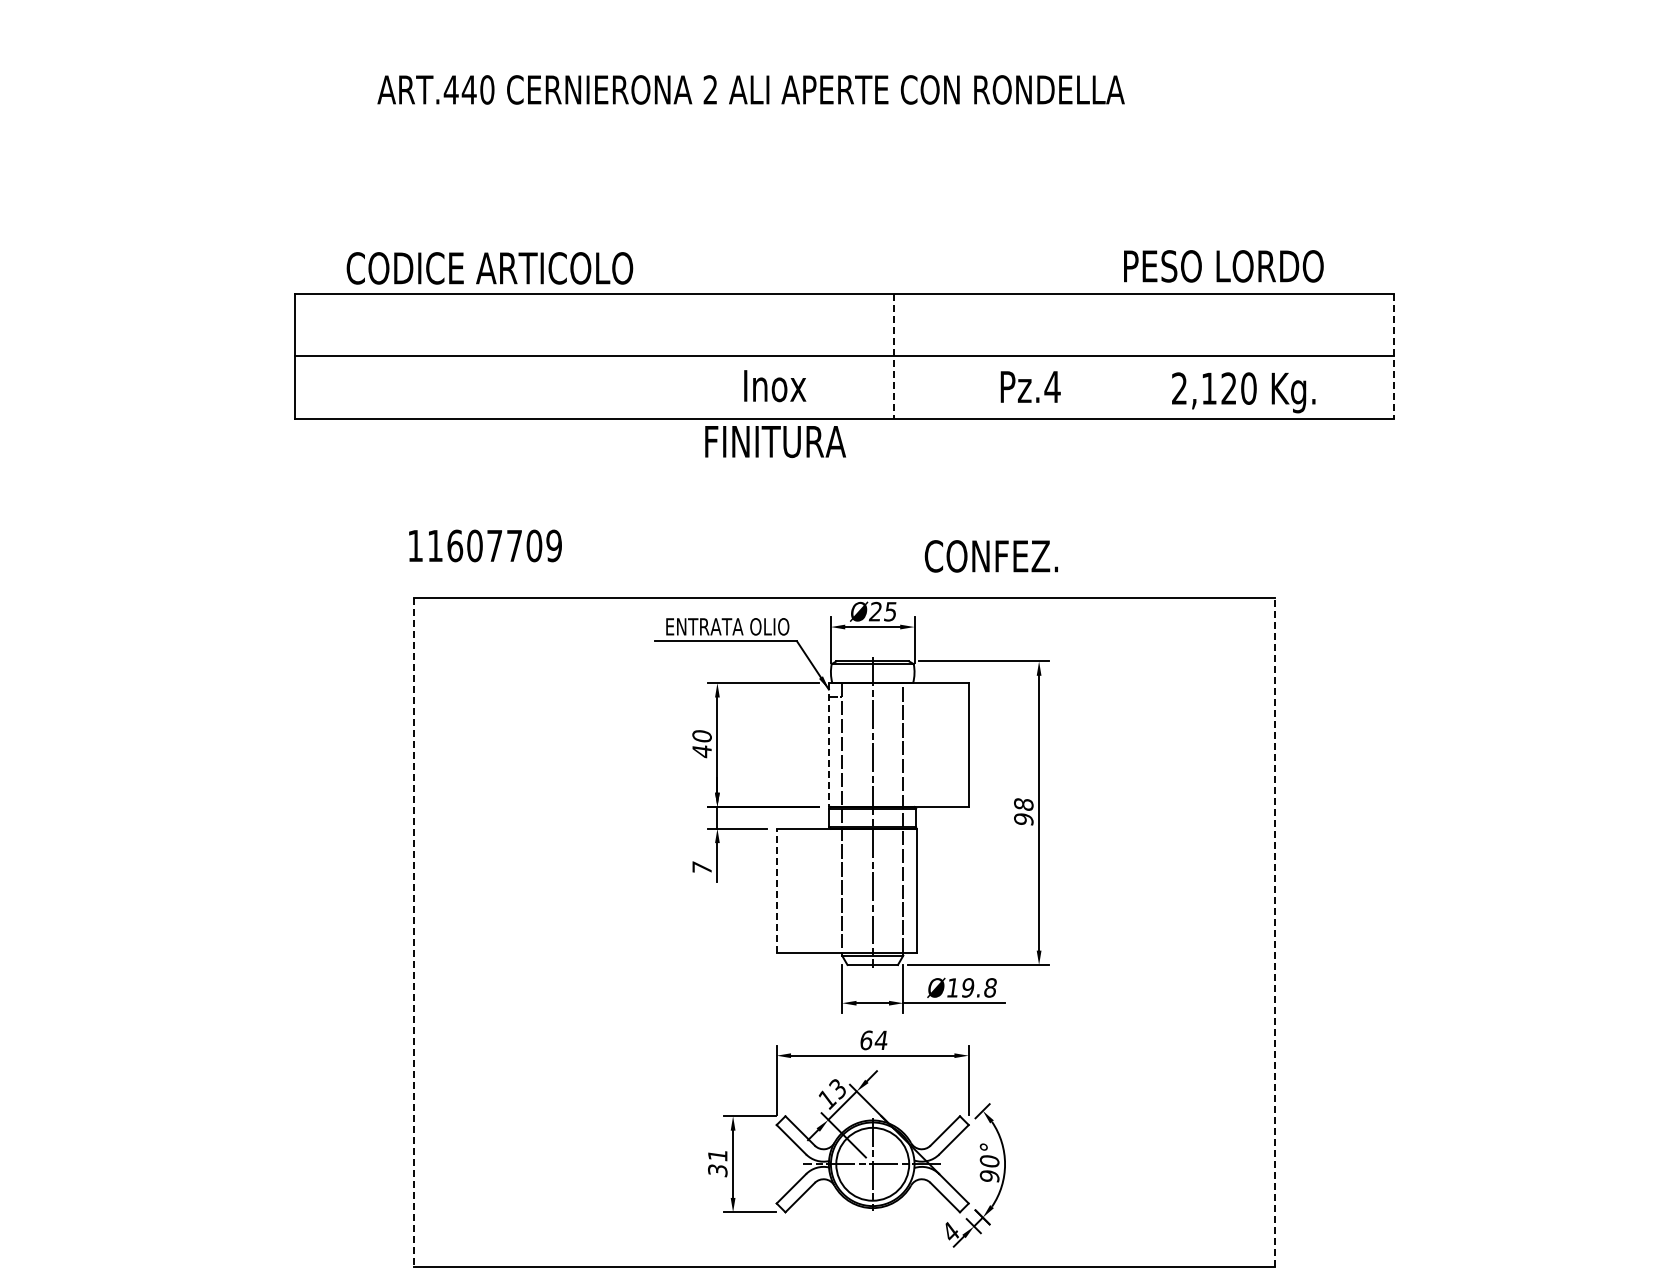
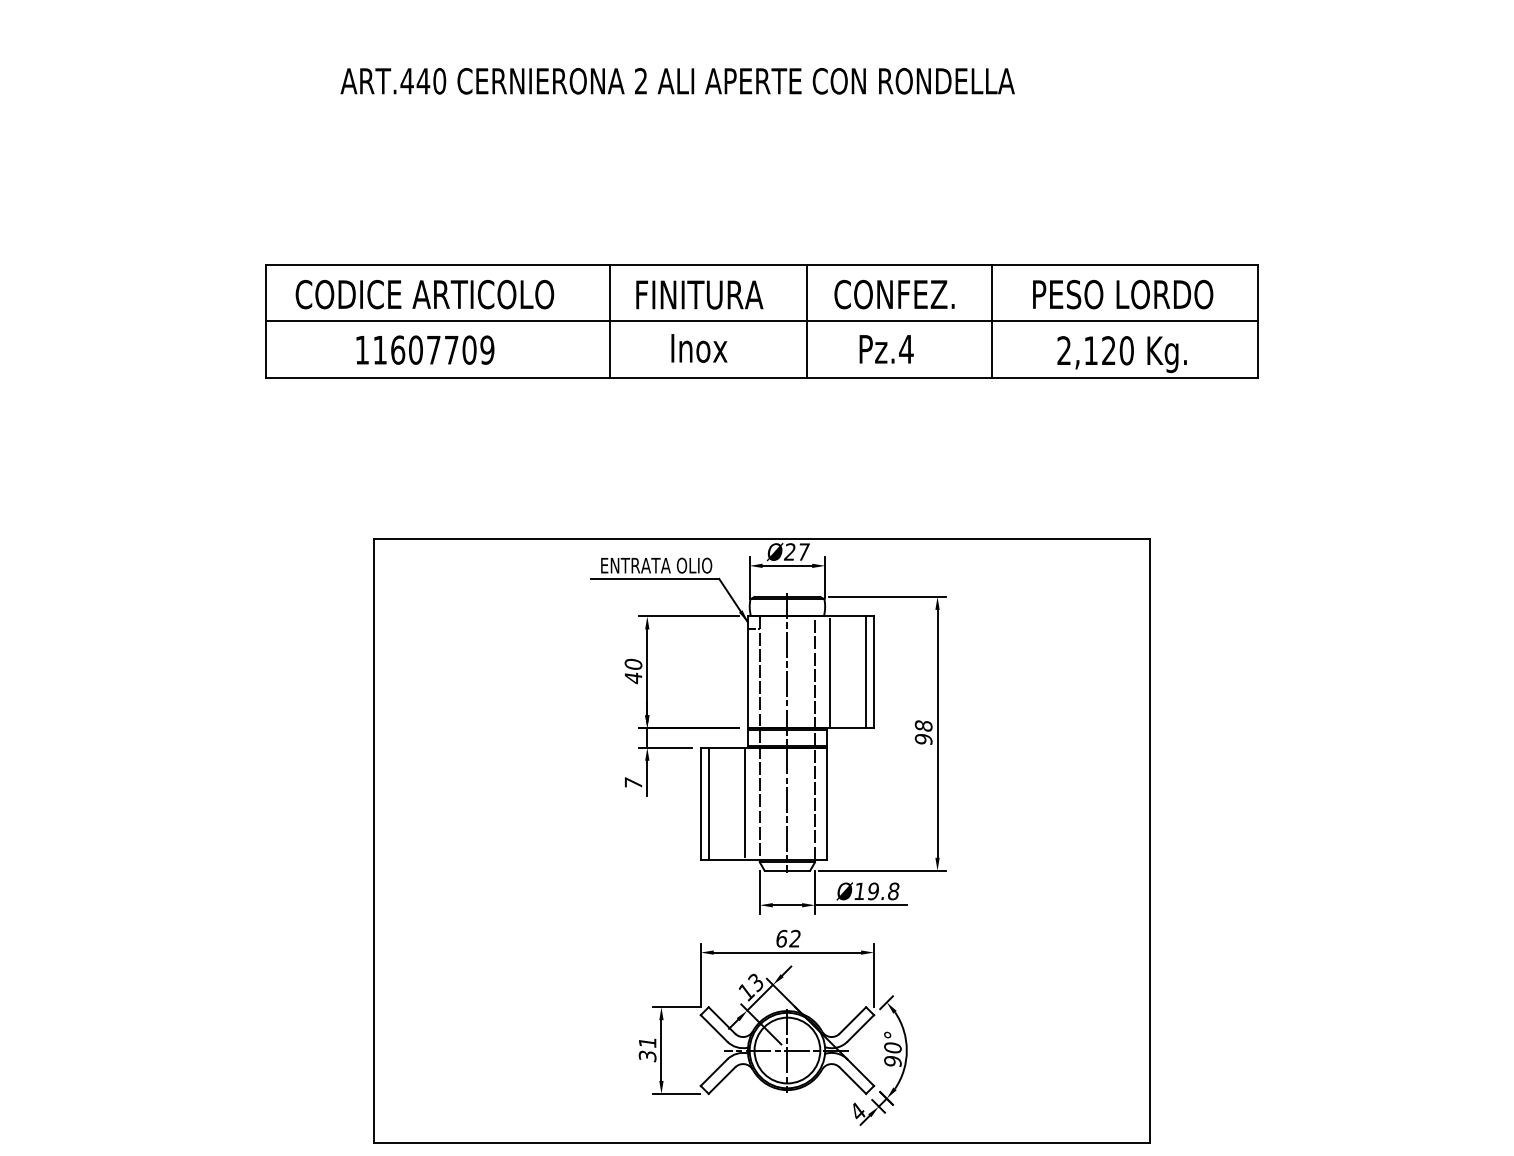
text: (1223, 266) -> (1122, 294), moved
text: (489, 268) -> (424, 294), moved
line: (676, 356) -> (610, 321), added
line: (893, 356) -> (806, 321), dashed -> solid
line: (1100, 356) -> (992, 321), added
line: (1394, 356) -> (1258, 321), dashed -> solid
text: (1030, 386) -> (886, 348), moved
text: (775, 441) -> (699, 294), moved
text: (485, 545) -> (425, 349), moved
text: (990, 556) -> (893, 294), moved
text: (890, 611) -> (803, 551), Ø25 -> Ø27
line: (919, 744) -> (829, 671), added
line: (828, 745) -> (747, 672), dashed -> solid
line: (959, 745) -> (865, 672), added
line: (776, 890) -> (700, 803), dashed -> solid
line: (785, 890) -> (708, 803), added
line: (826, 890) -> (745, 803), added
line: (414, 932) -> (374, 841), dashed -> solid
line: (1274, 932) -> (1149, 841), dashed -> solid
text: (880, 1039) -> (794, 937), 64 -> 62

